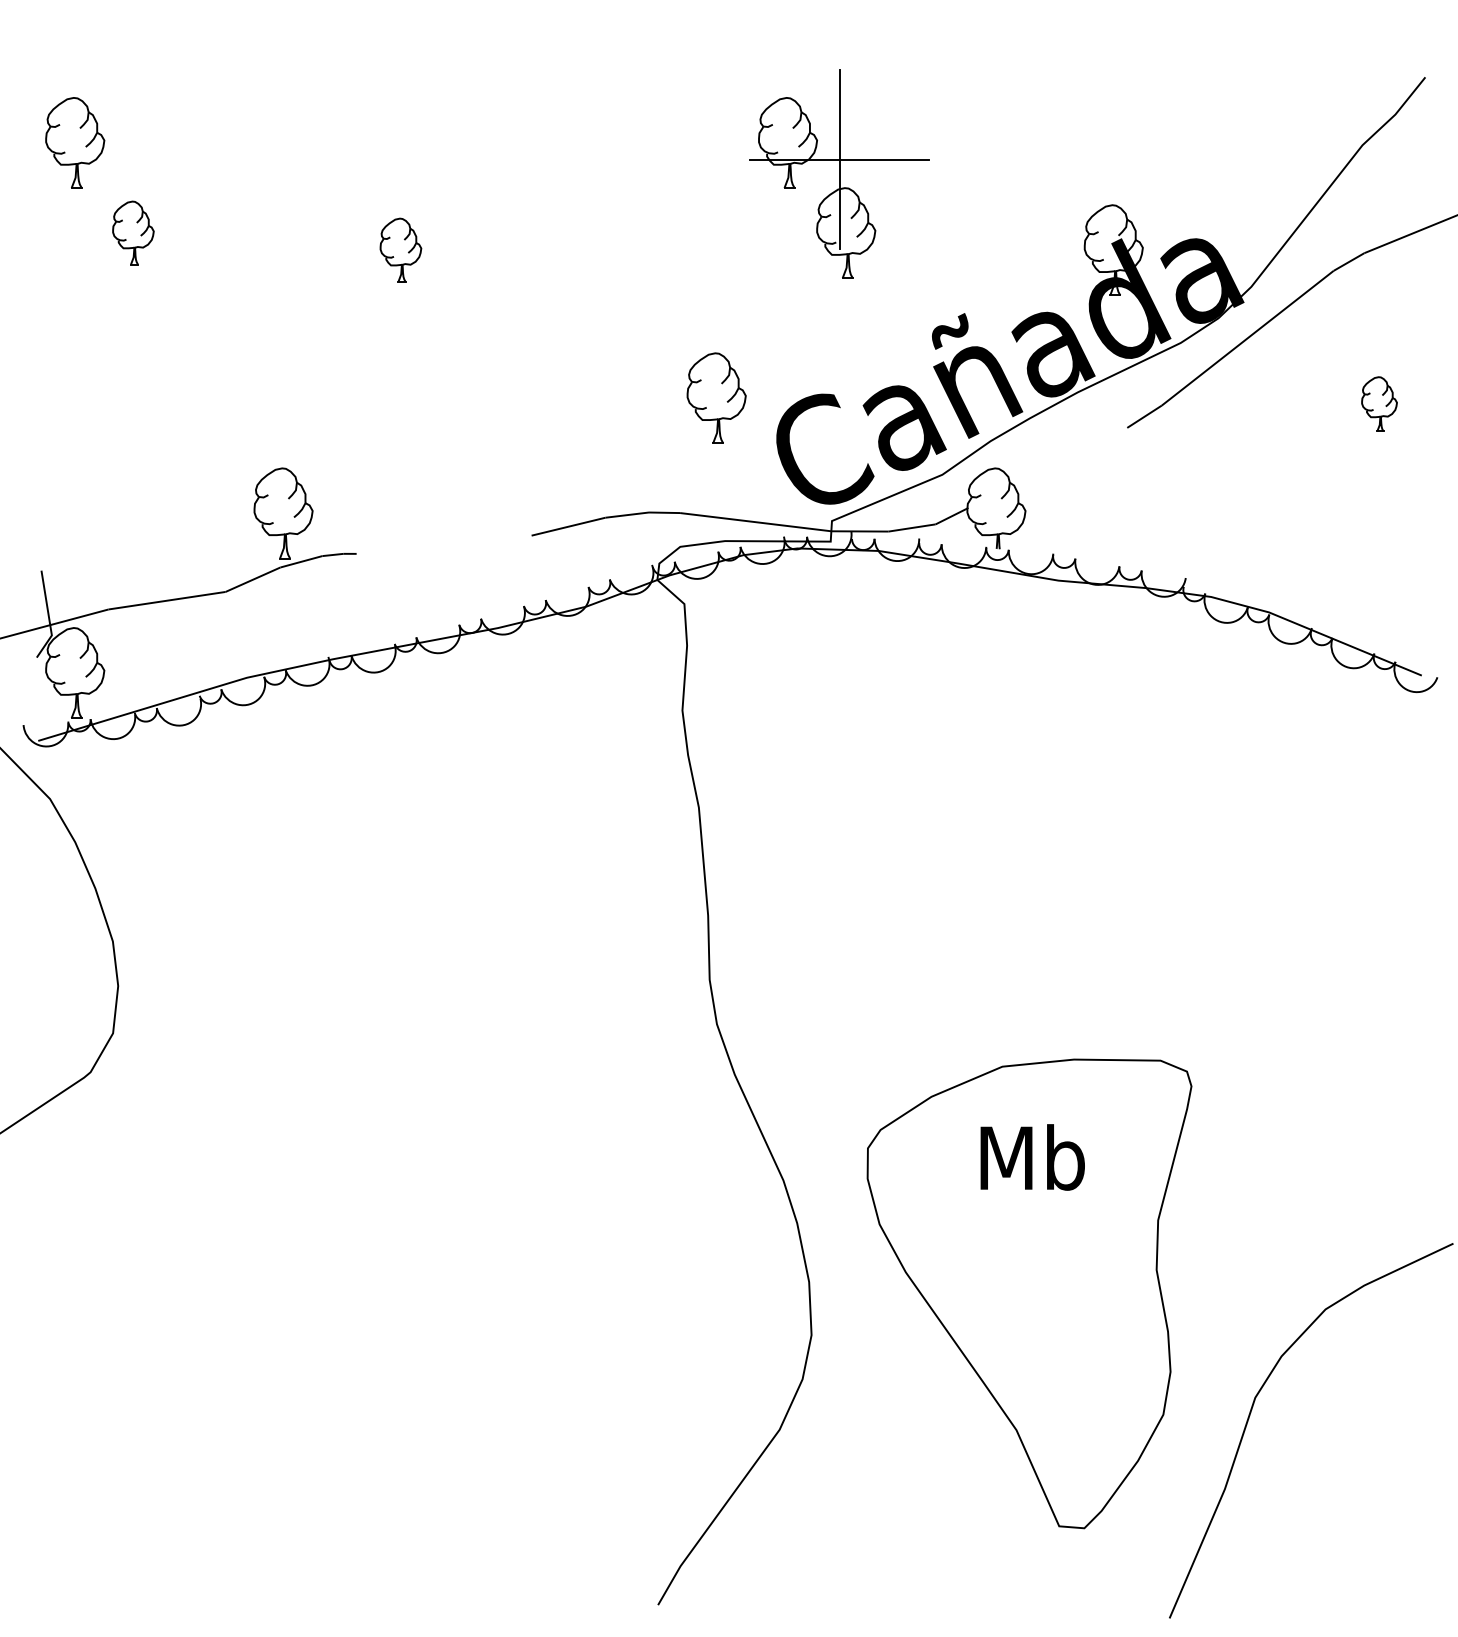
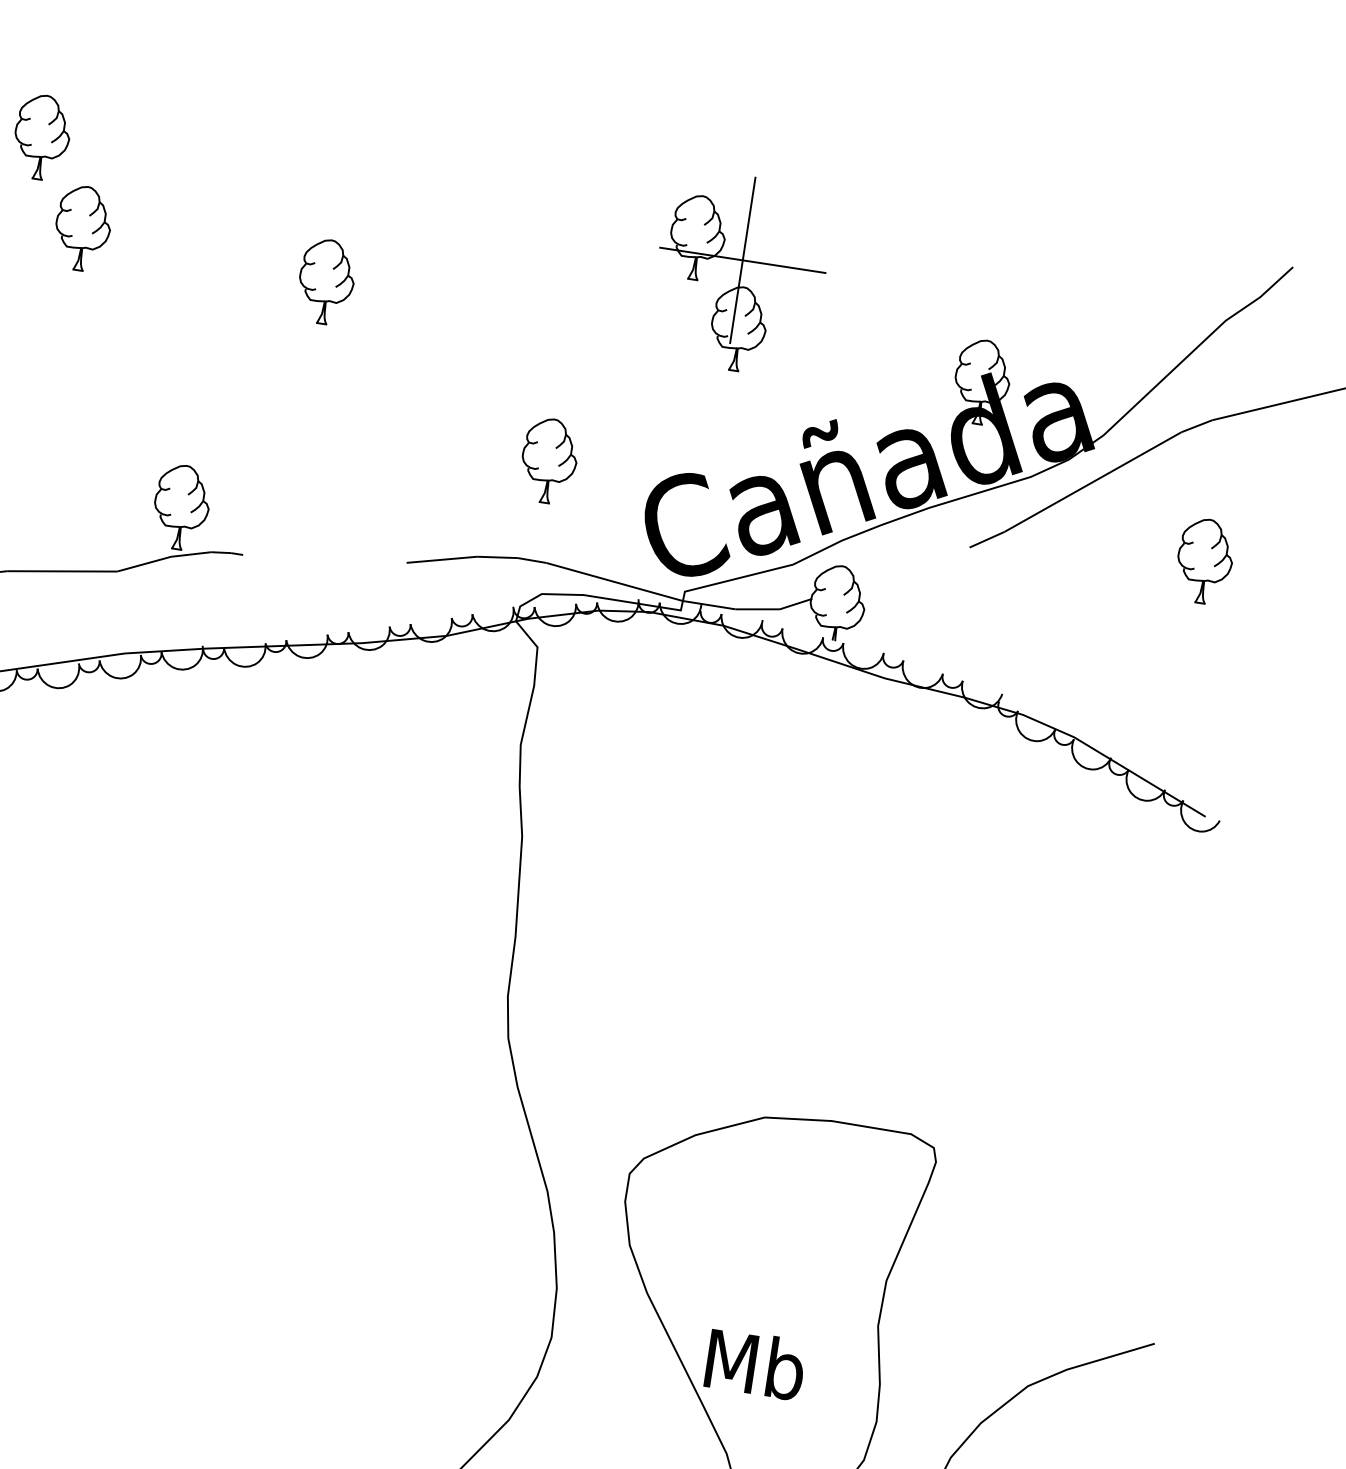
part: (133, 232) -> (83, 228), size x1.43
part: (400, 249) -> (326, 281), size x1.43
part: (716, 397) -> (549, 460), moved
part: (1379, 403) -> (1205, 560), size x1.67
text: (1032, 1157) -> (755, 1364), moved

